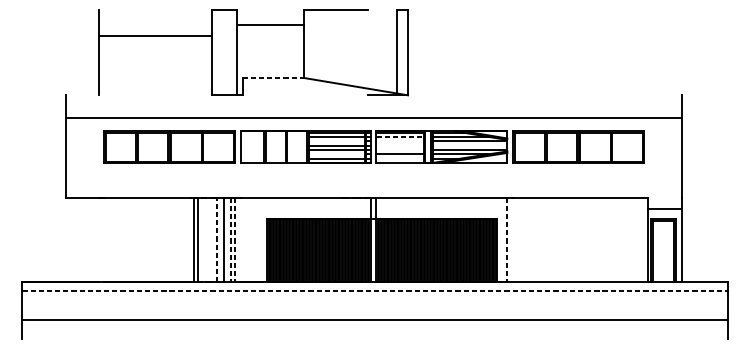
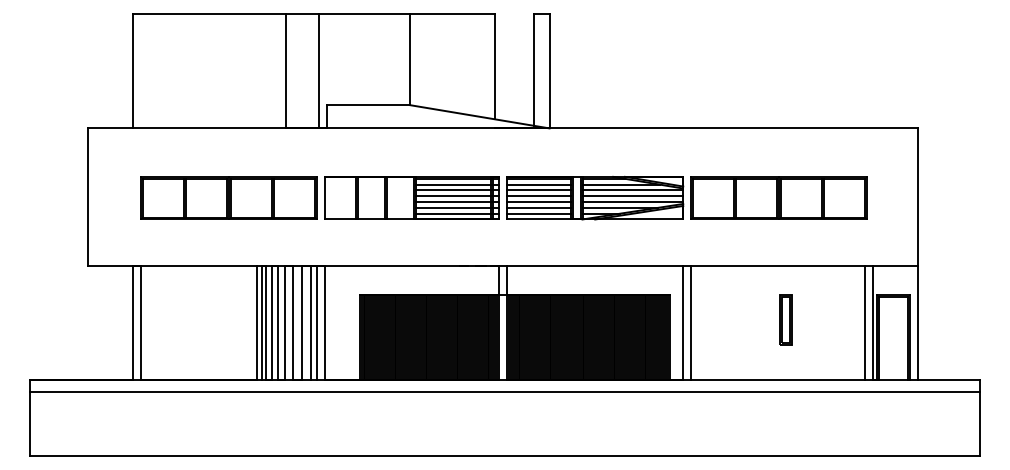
line: (270, 24) -> (364, 14), moved
line: (155, 35) -> (209, 14), moved
line: (367, 49) -> (495, 66), added
line: (273, 78) -> (368, 105), dashed -> solid
line: (373, 118) -> (502, 128), moved
line: (399, 136) -> (538, 184), dashed -> solid
line: (336, 141) -> (453, 190), added
line: (399, 141) -> (538, 190), added
line: (399, 145) -> (538, 196), added
line: (469, 145) -> (632, 196), added
line: (399, 150) -> (538, 202), added
line: (336, 154) -> (453, 207), added
line: (399, 158) -> (538, 213), added
line: (665, 208) -> (895, 265), moved
part: (583, 237) -> (785, 319), added
line: (98, 239) -> (132, 322), added
line: (104, 239) -> (140, 322), added
line: (190, 239) -> (256, 322), added
line: (201, 239) -> (271, 322), added
line: (206, 239) -> (278, 322), added
line: (211, 239) -> (285, 322), added
line: (217, 239) -> (292, 322), dashed -> solid
line: (240, 239) -> (324, 322), added
line: (512, 239) -> (690, 322), added
line: (642, 239) -> (865, 322), added
line: (231, 240) -> (311, 323), dashed -> solid
line: (235, 240) -> (317, 323), dashed -> solid
line: (507, 240) -> (683, 323), dashed -> solid
line: (374, 290) -> (504, 391), dashed -> solid
line: (374, 319) -> (504, 455), moved

